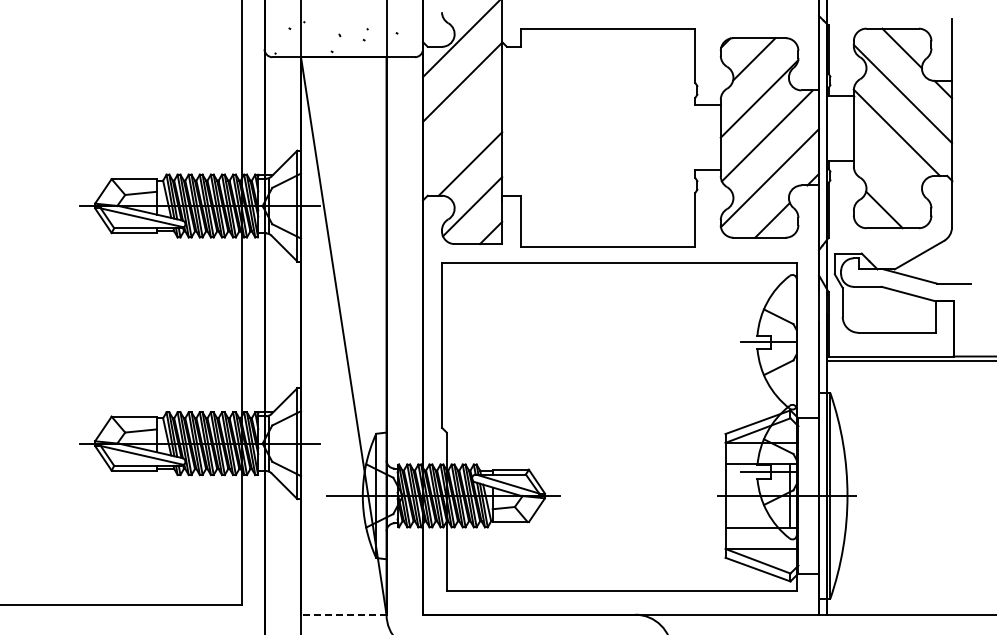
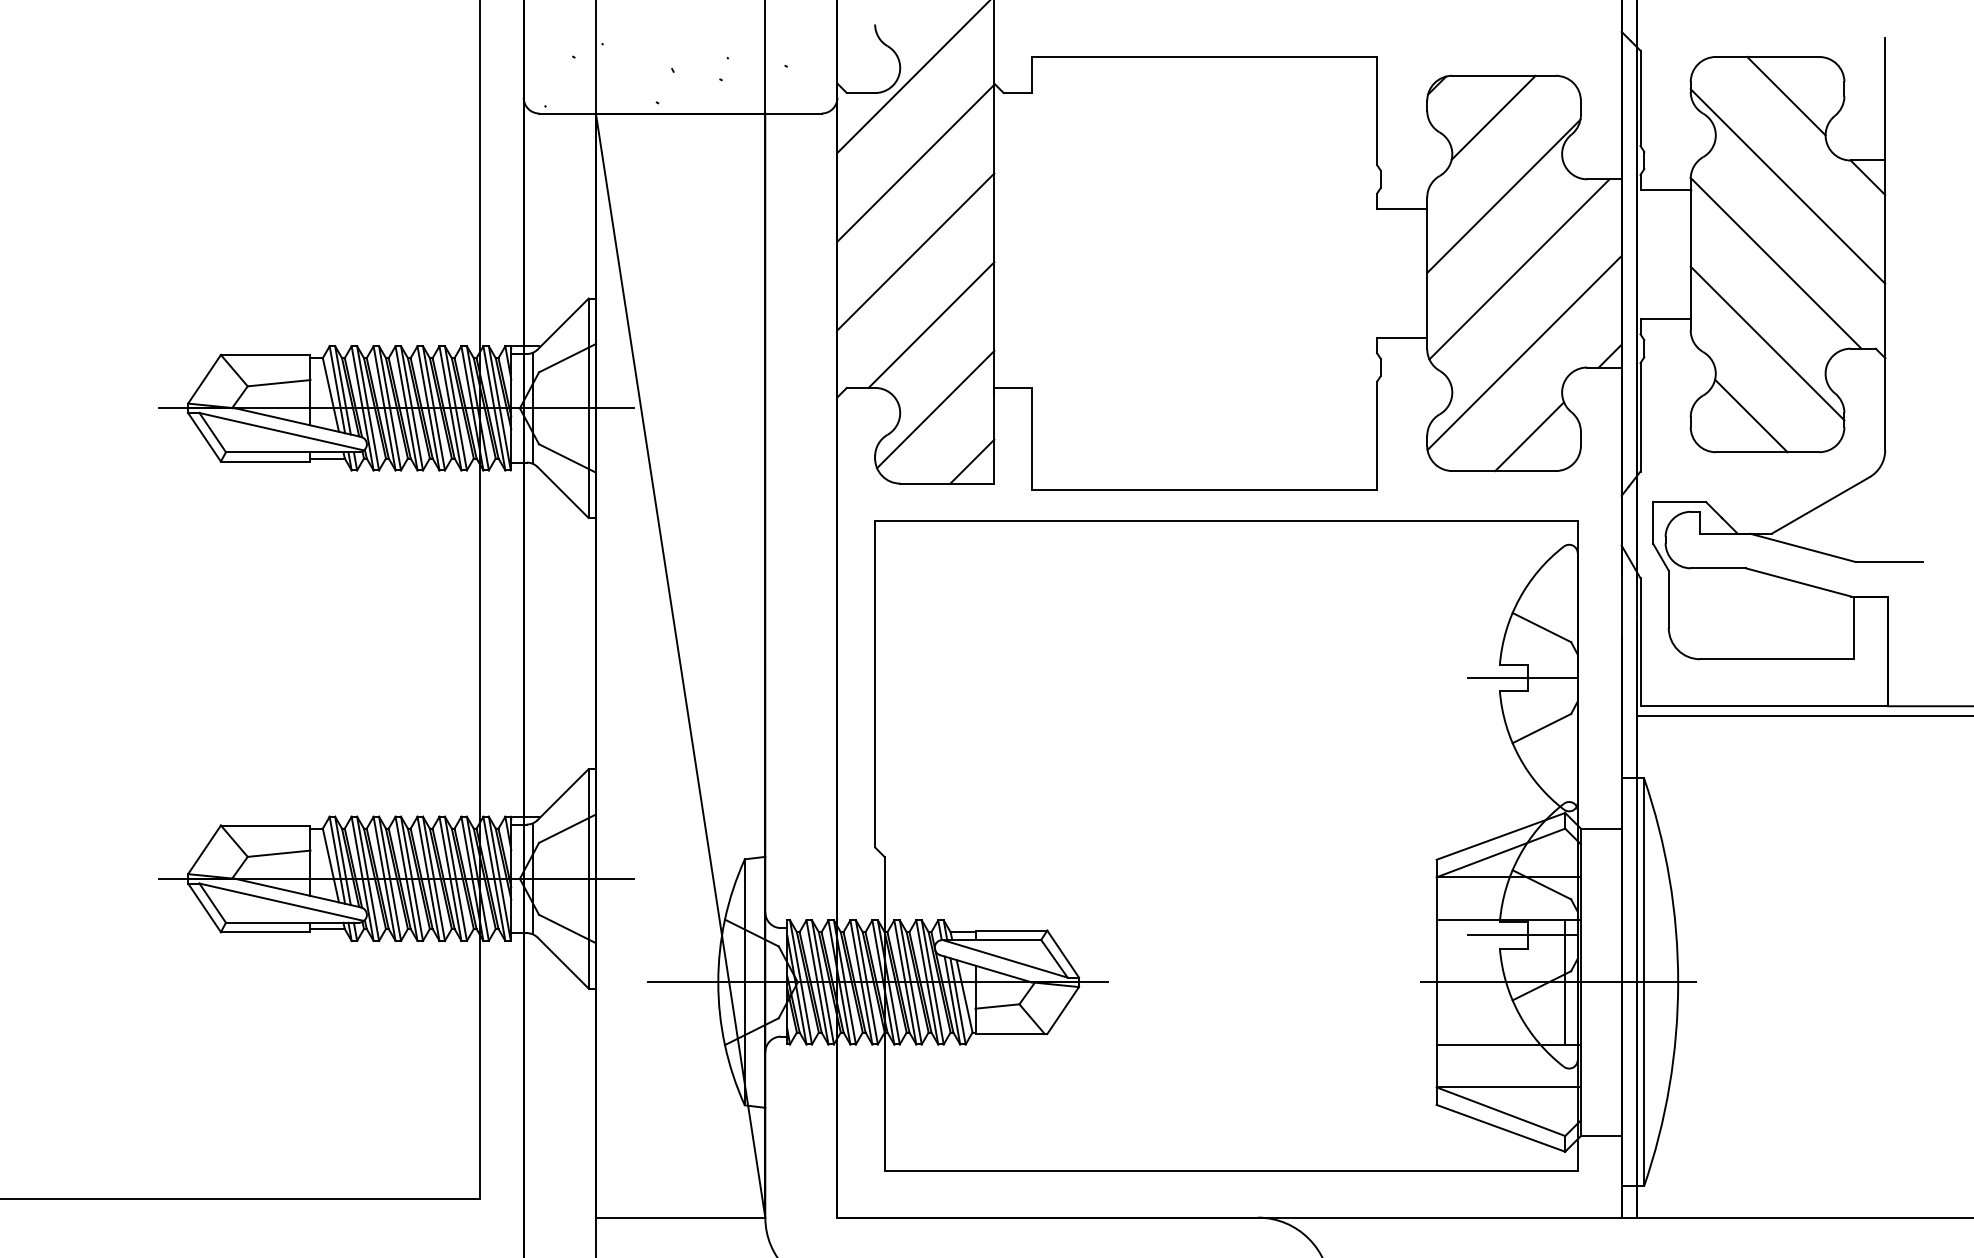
line: (462, 126) -> (915, 250), added
line: (892, 173) -> (1767, 343), added
line: (343, 614) -> (680, 1217), dashed -> solid

